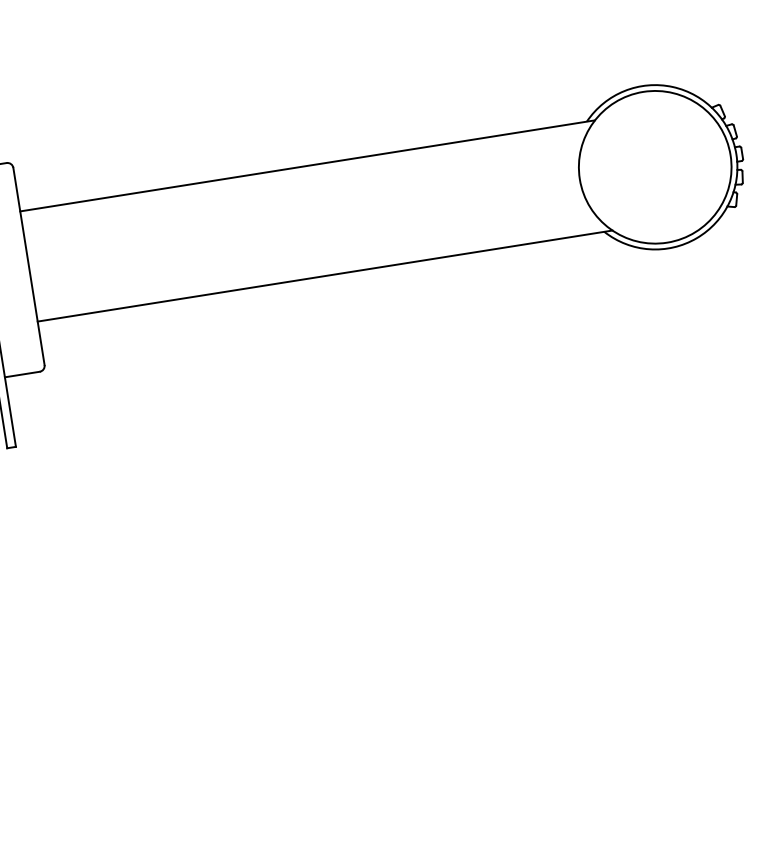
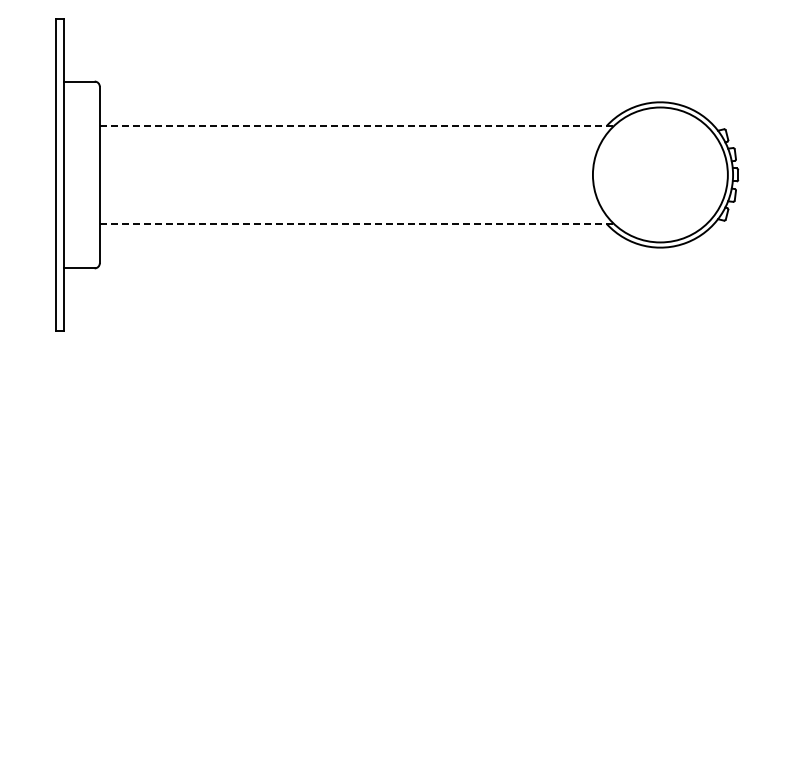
line: (308, 165) -> (357, 125), solid -> dashed
line: (325, 276) -> (357, 224), solid -> dashed

